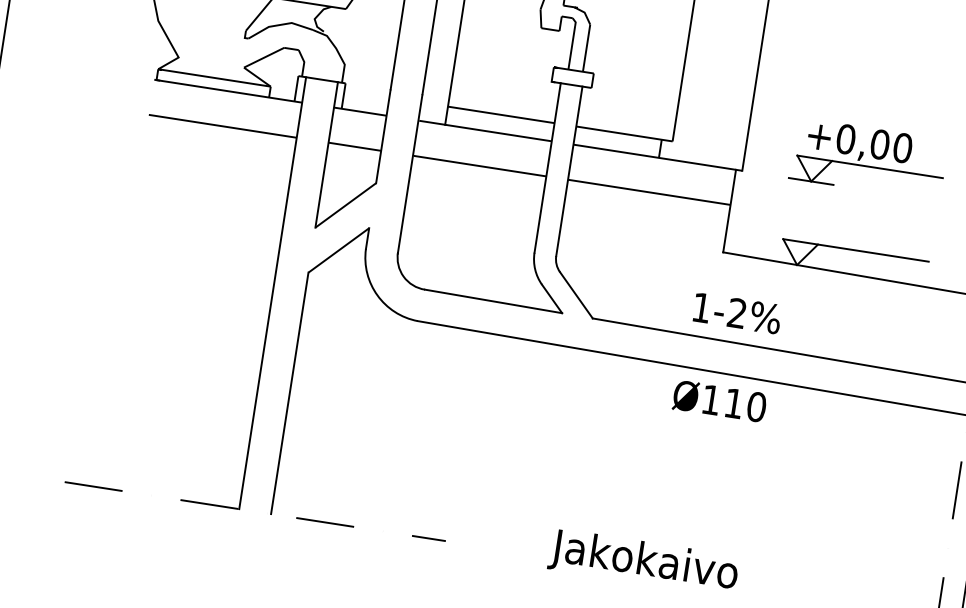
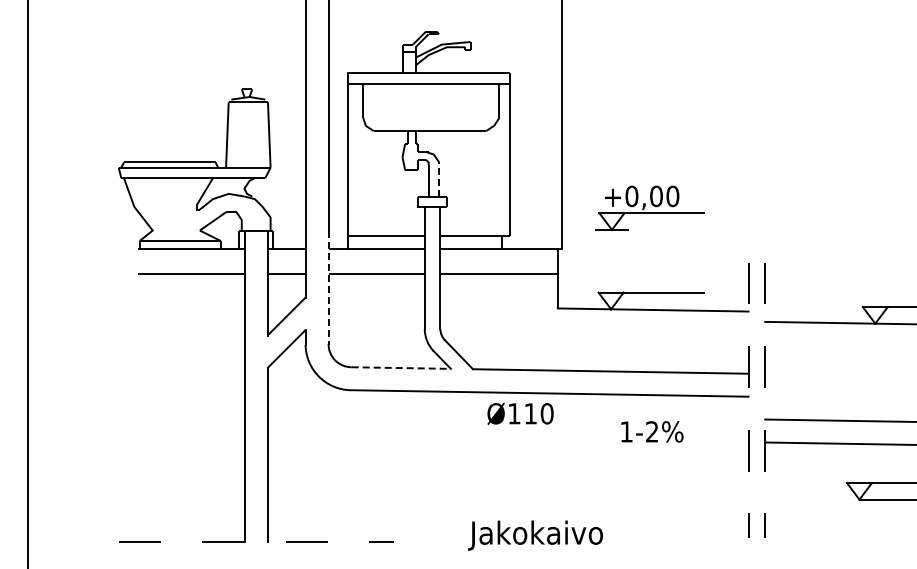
line: (587, 48) -> (439, 179), solid -> dashed
part: (868, 158) -> (649, 207), moved
line: (409, 175) -> (328, 288), solid -> dashed
line: (493, 302) -> (401, 368), solid -> dashed
text: (737, 312) -> (652, 431), moved
text: (719, 400) -> (520, 413), moved

